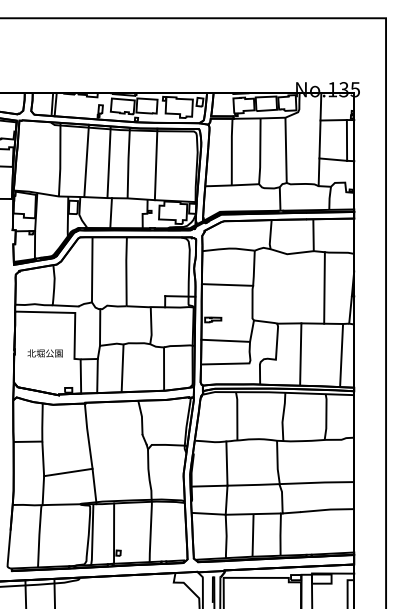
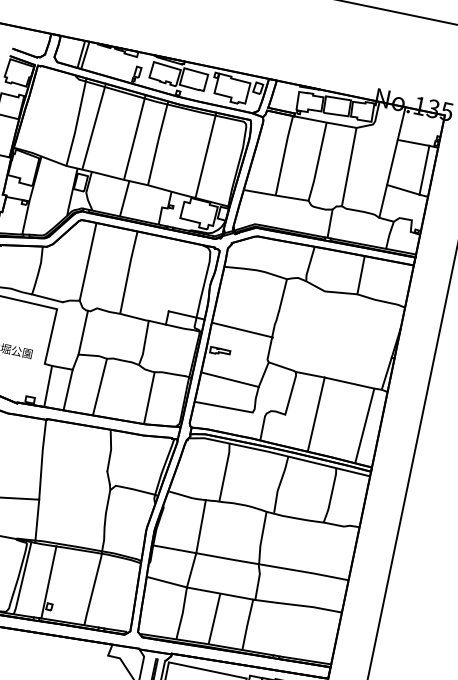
line: (86, 160) -> (94, 125), moved
line: (155, 164) -> (205, 154), moved
line: (227, 284) -> (242, 329), moved
line: (324, 287) -> (361, 340), removed

